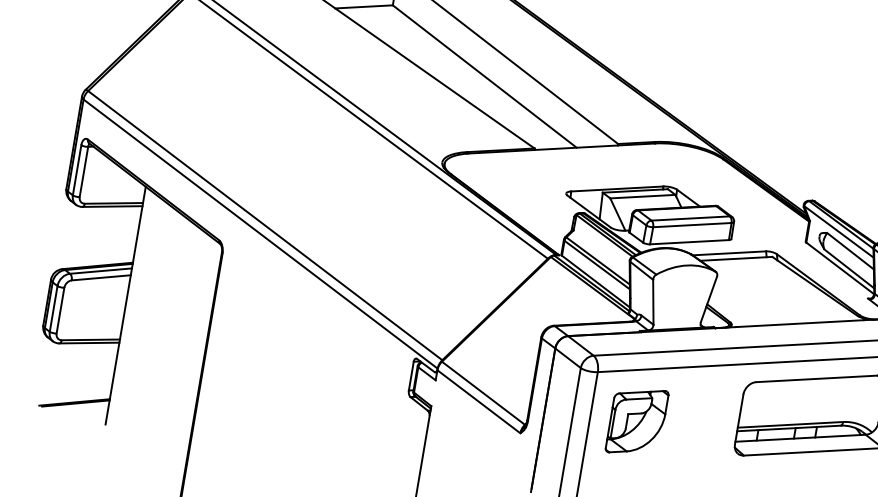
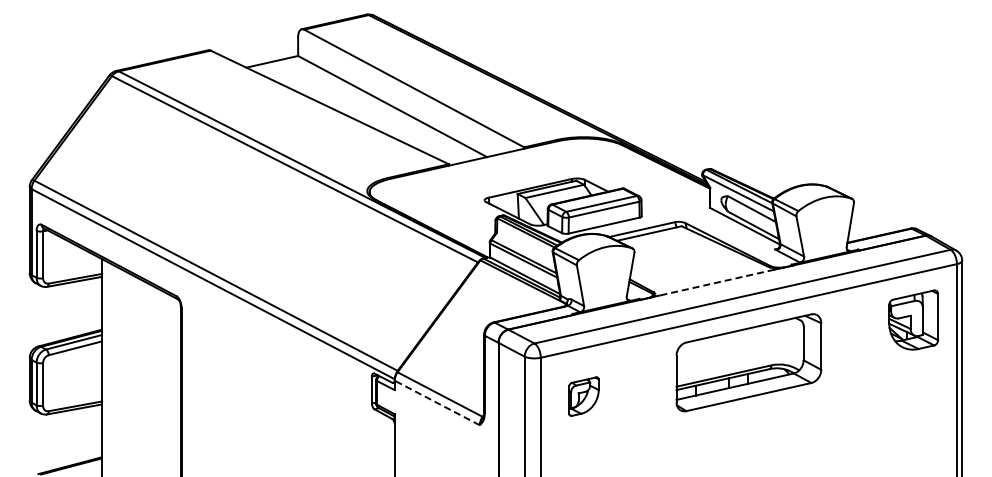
line: (800, 323) -> (717, 282), solid -> dashed
line: (478, 401) -> (436, 402), solid -> dashed
part: (636, 421) -> (583, 396), size x0.6

